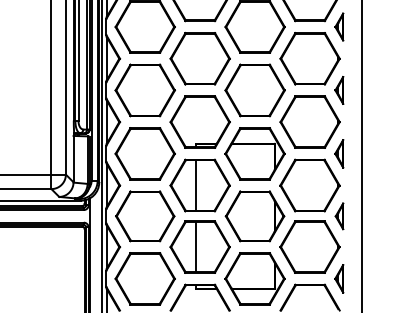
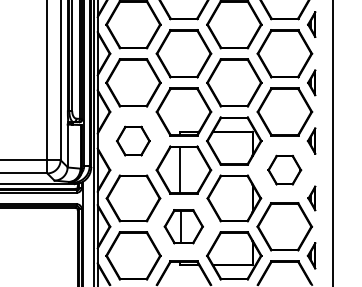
part: (144, 153) -> (132, 140), size x0.6
part: (309, 185) -> (284, 170), size x0.6
part: (199, 246) -> (183, 226), size x0.7

